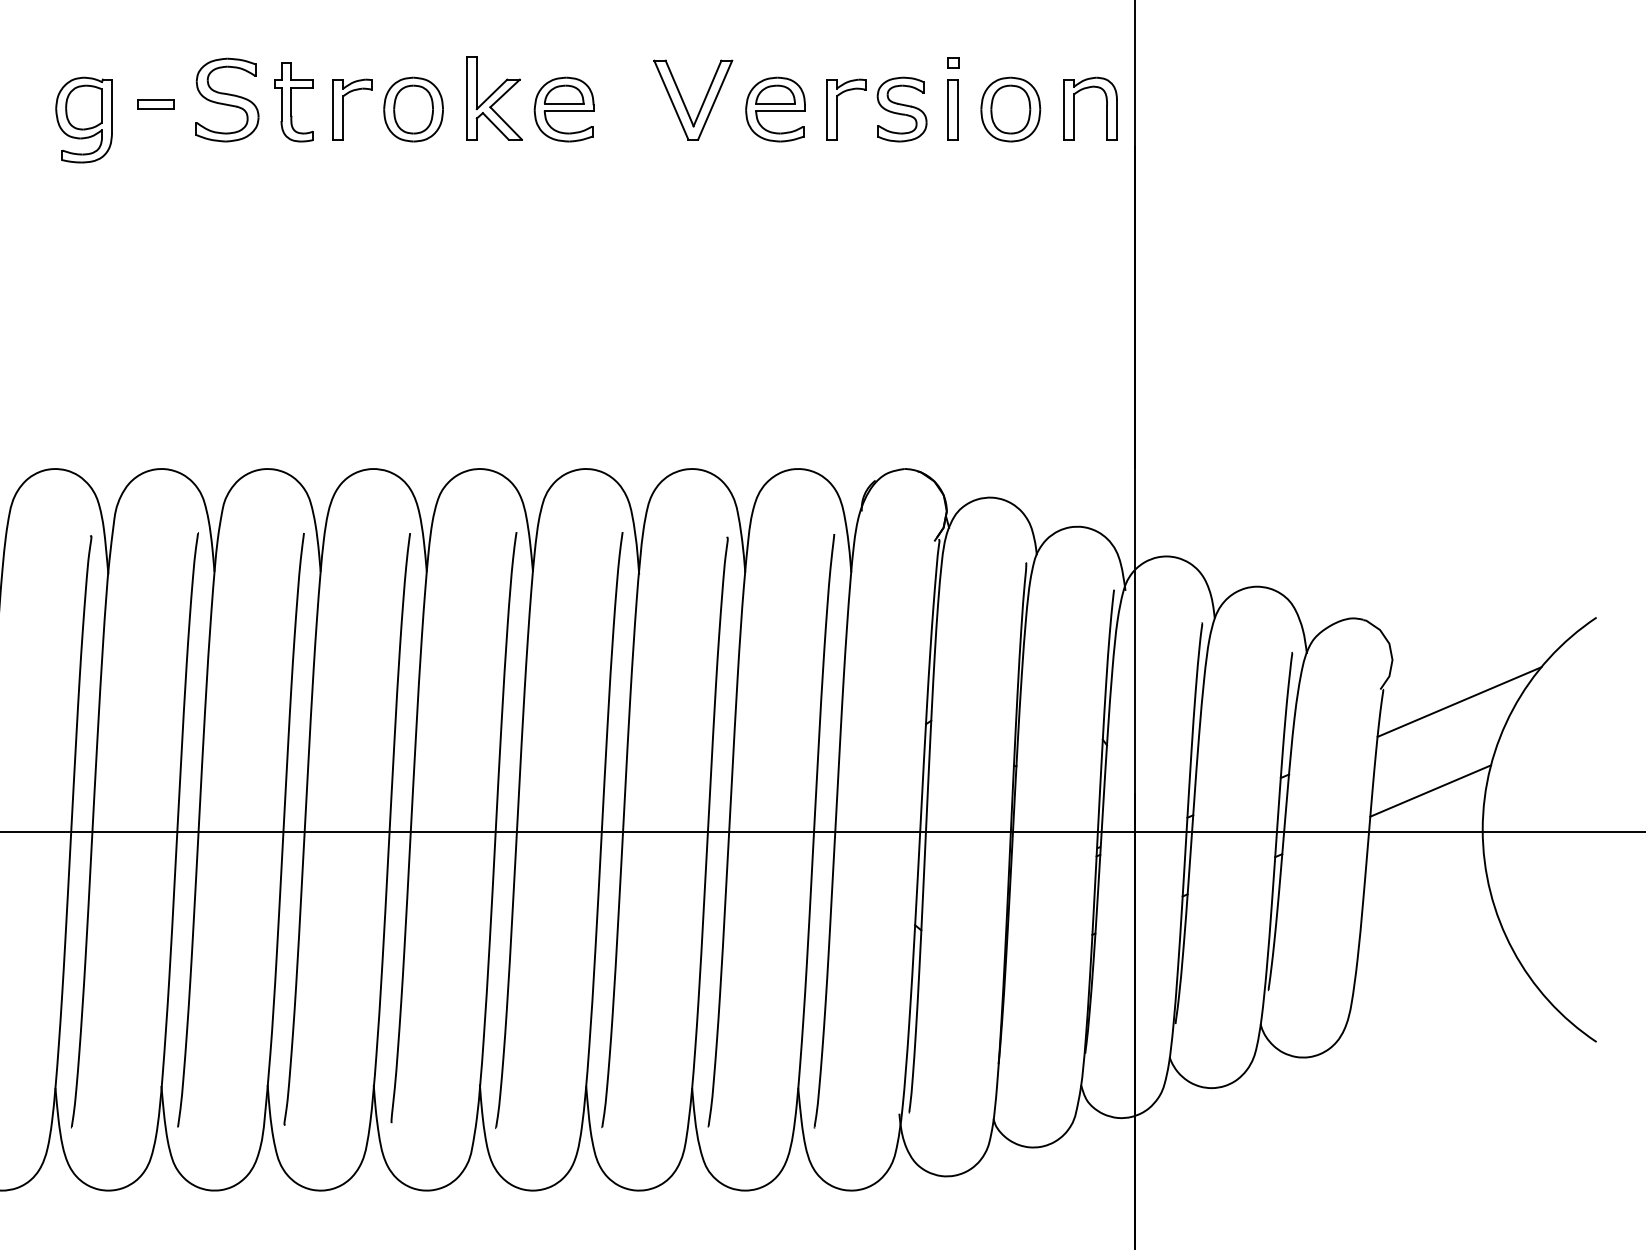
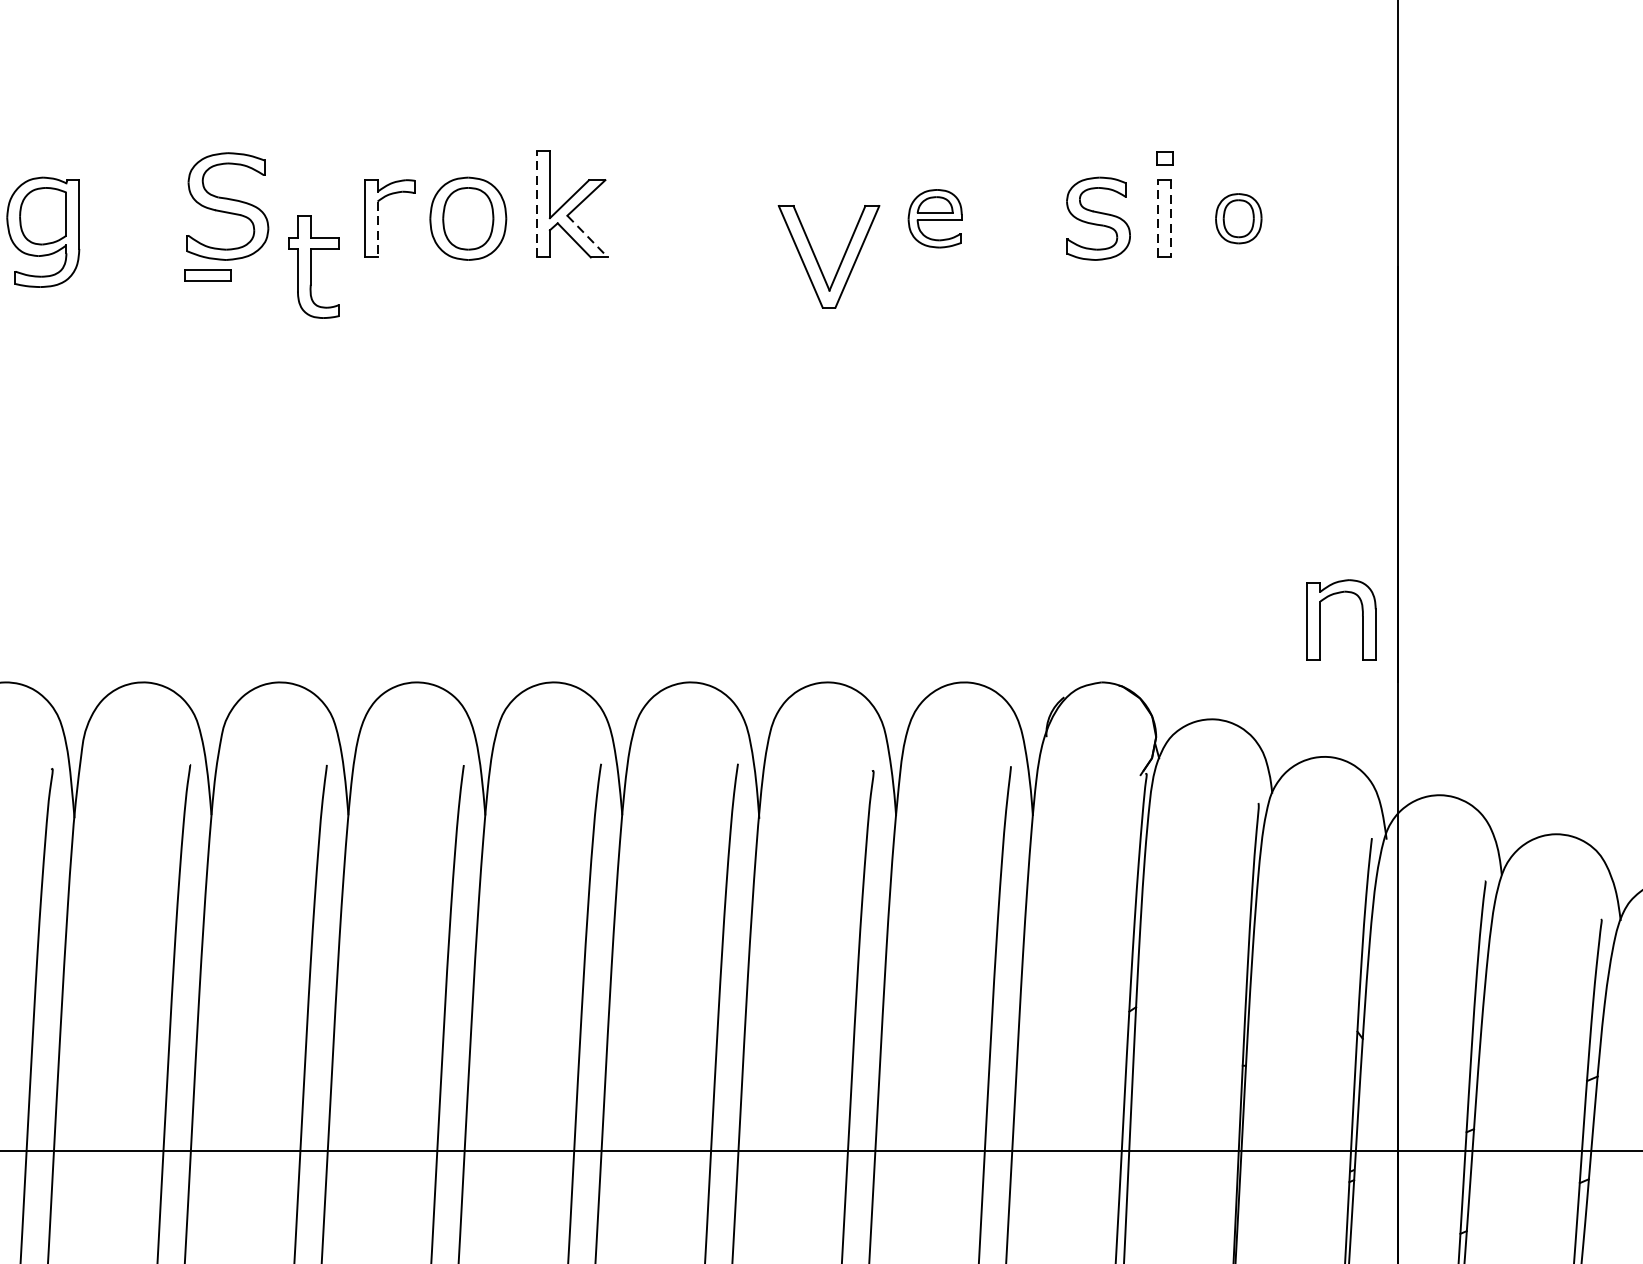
line: (466, 97) -> (536, 203), solid -> dashed
part: (684, 101) -> (817, 258), moved
part: (293, 102) -> (313, 267), moved
part: (155, 104) -> (207, 275), moved
part: (1074, 108) -> (1320, 619), moved
part: (563, 109) -> (661, 218), removed
part: (775, 109) -> (935, 218), size x0.7
part: (837, 109) -> (1015, 218), removed
line: (948, 109) -> (1158, 218), solid -> dashed
line: (958, 109) -> (1171, 218), solid -> dashed
part: (1010, 109) -> (1238, 218), size x0.6
line: (343, 117) -> (377, 228), solid -> dashed
line: (506, 123) -> (588, 236), solid -> dashed

